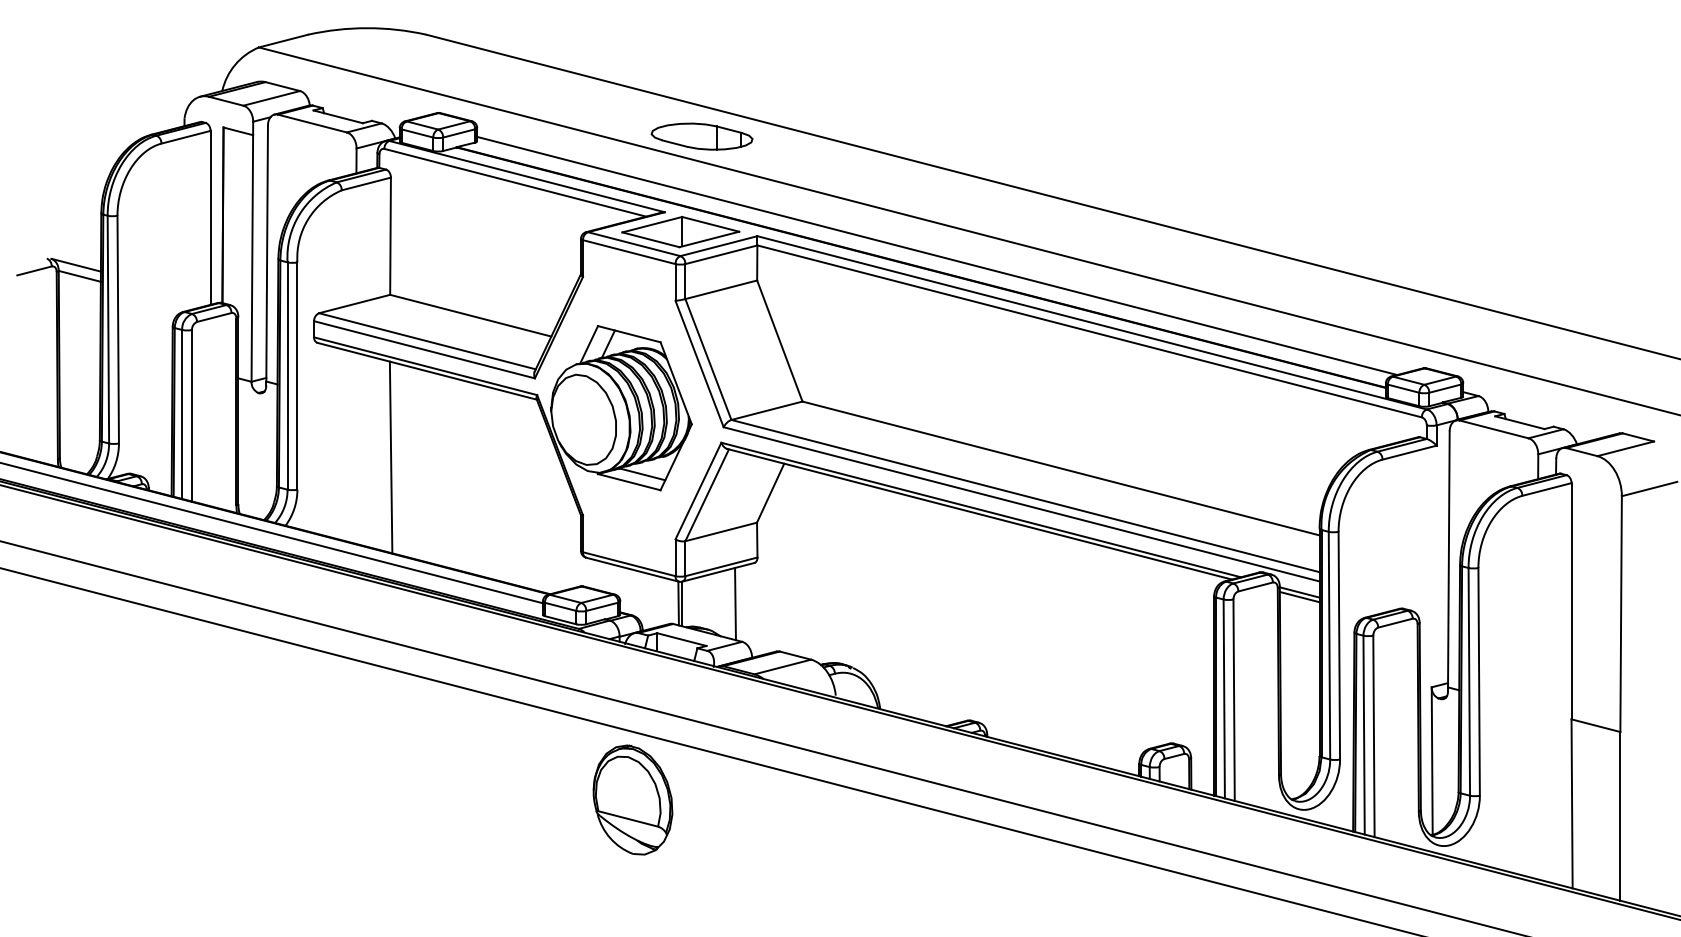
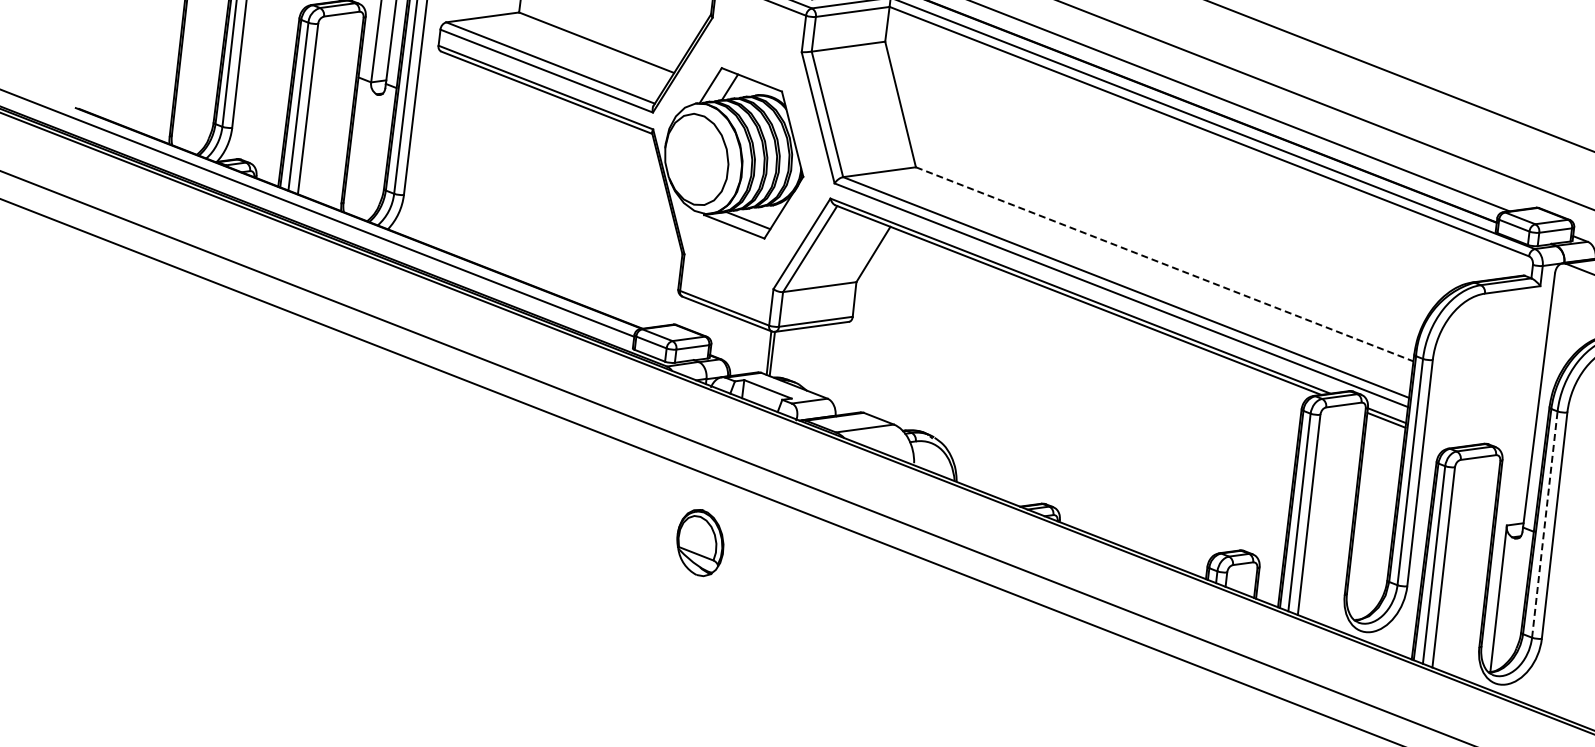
line: (390, 457) -> (500, 174), removed
line: (1061, 468) -> (1165, 264), solid -> dashed
line: (735, 603) -> (825, 359), removed
line: (1469, 681) -> (1545, 524), solid -> dashed
part: (632, 799) -> (699, 542), size x0.6

